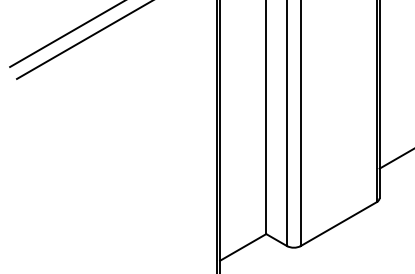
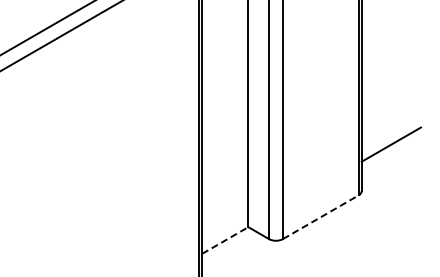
line: (338, 224) -> (320, 217), solid -> dashed
line: (243, 247) -> (225, 240), solid -> dashed

